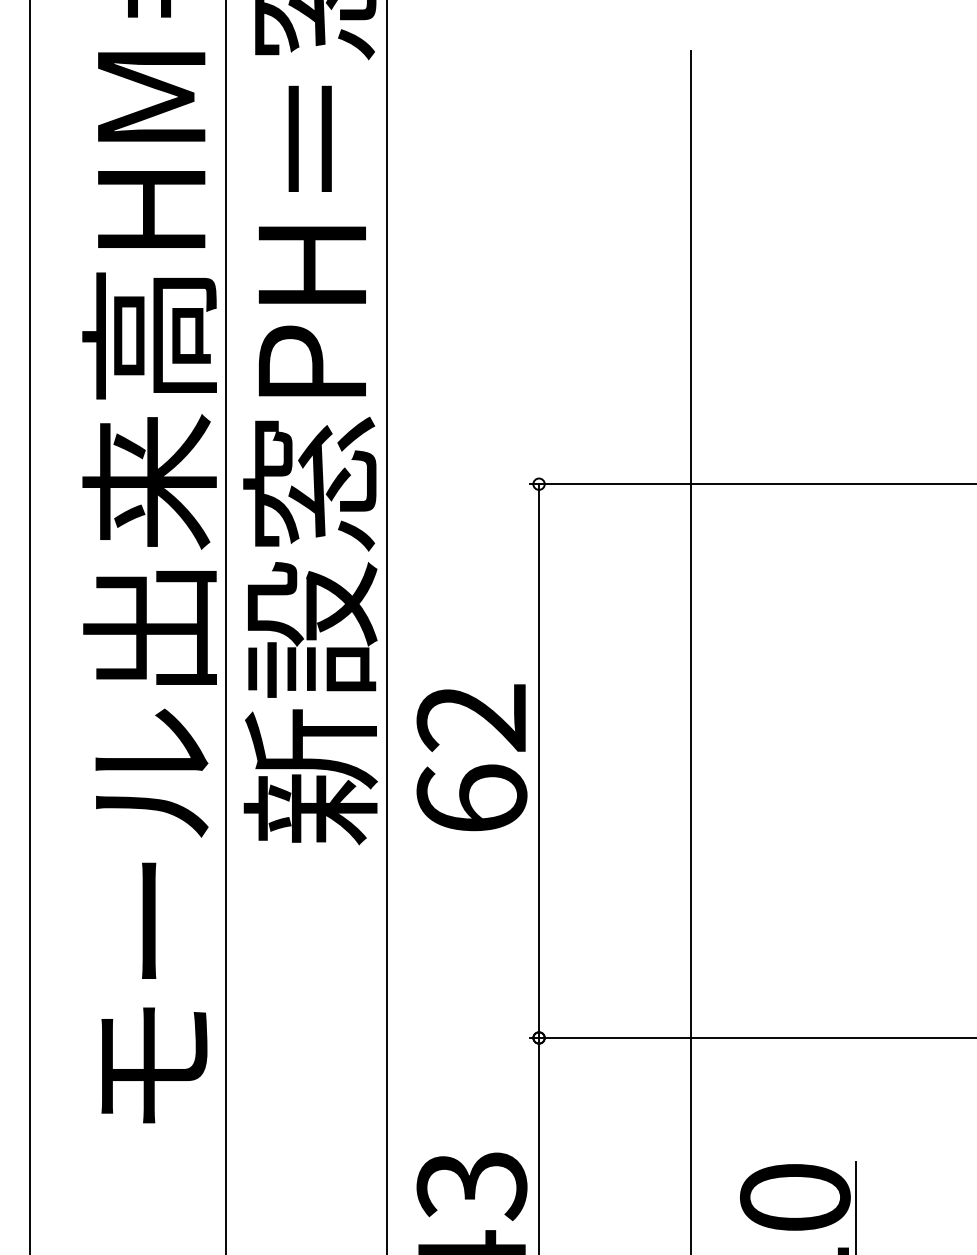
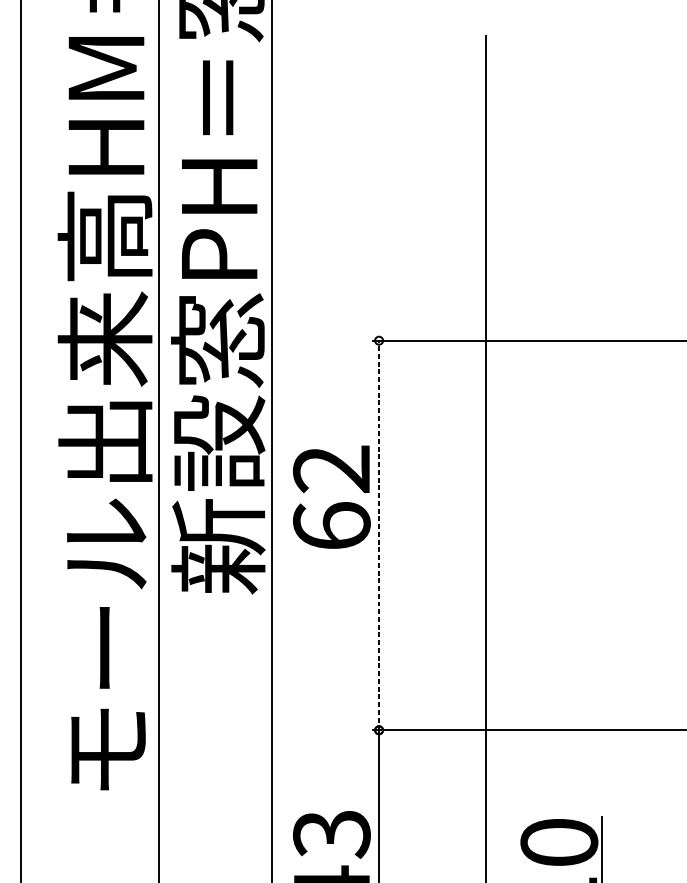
text: (471, 757) -> (331, 497), moved
line: (539, 761) -> (379, 535), solid -> dashed

